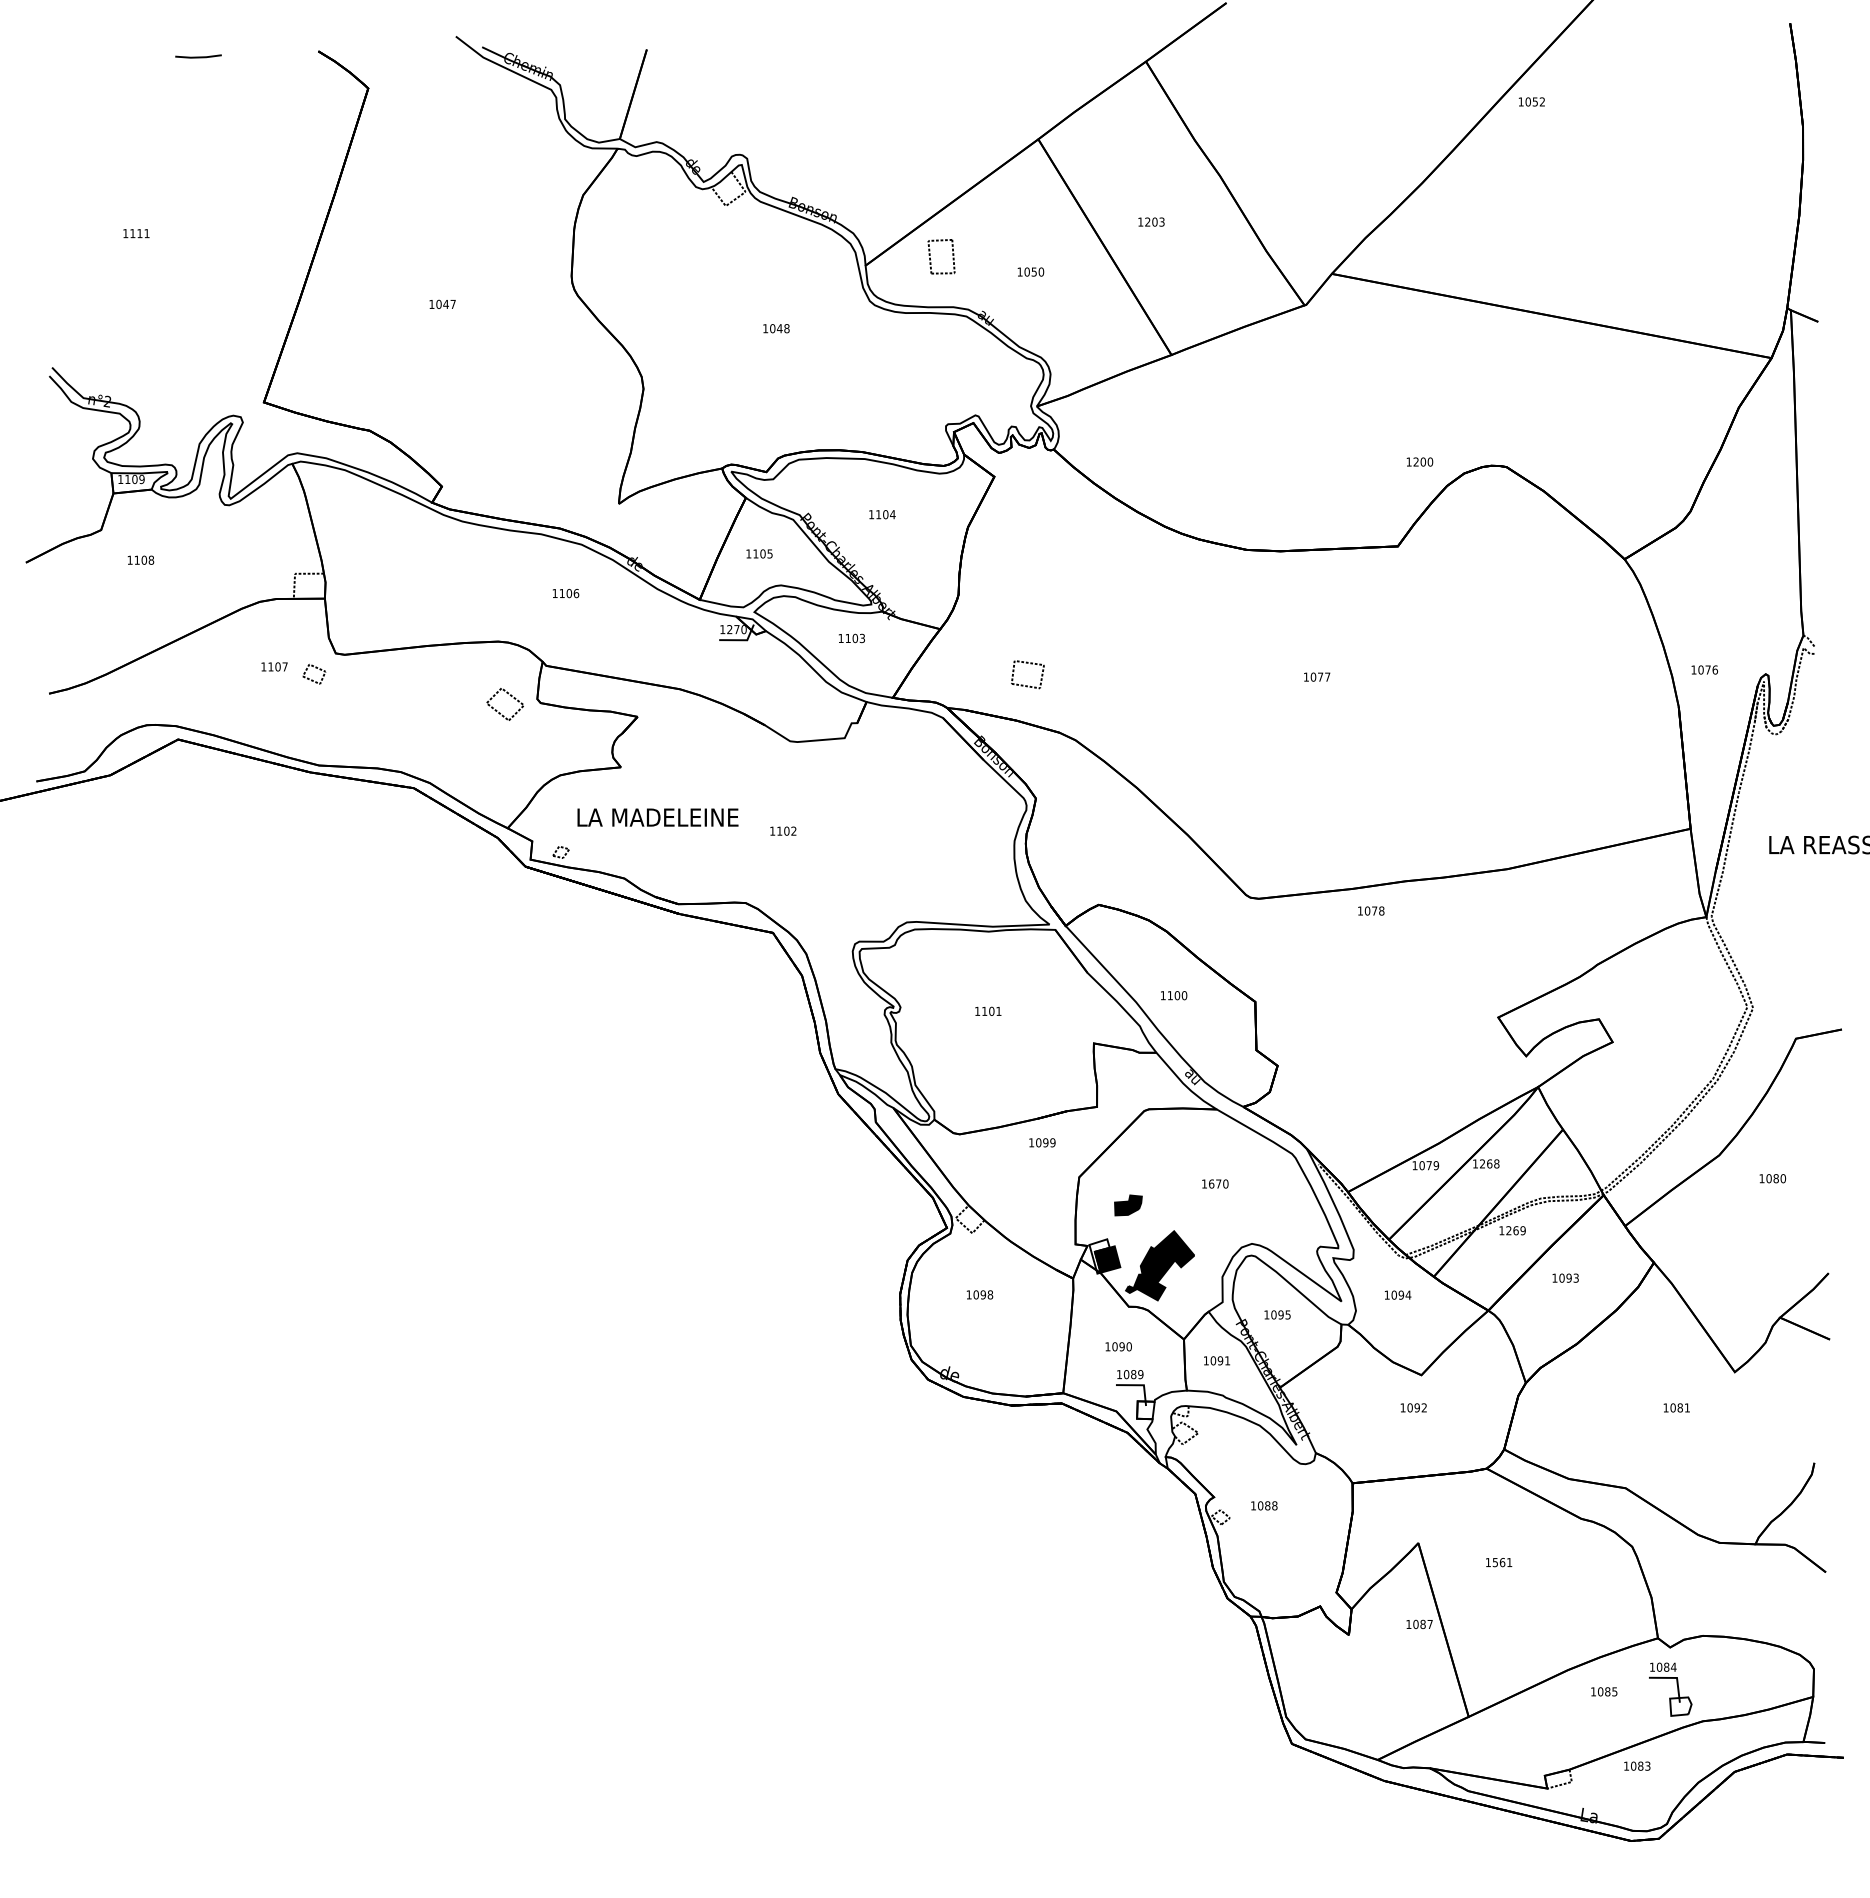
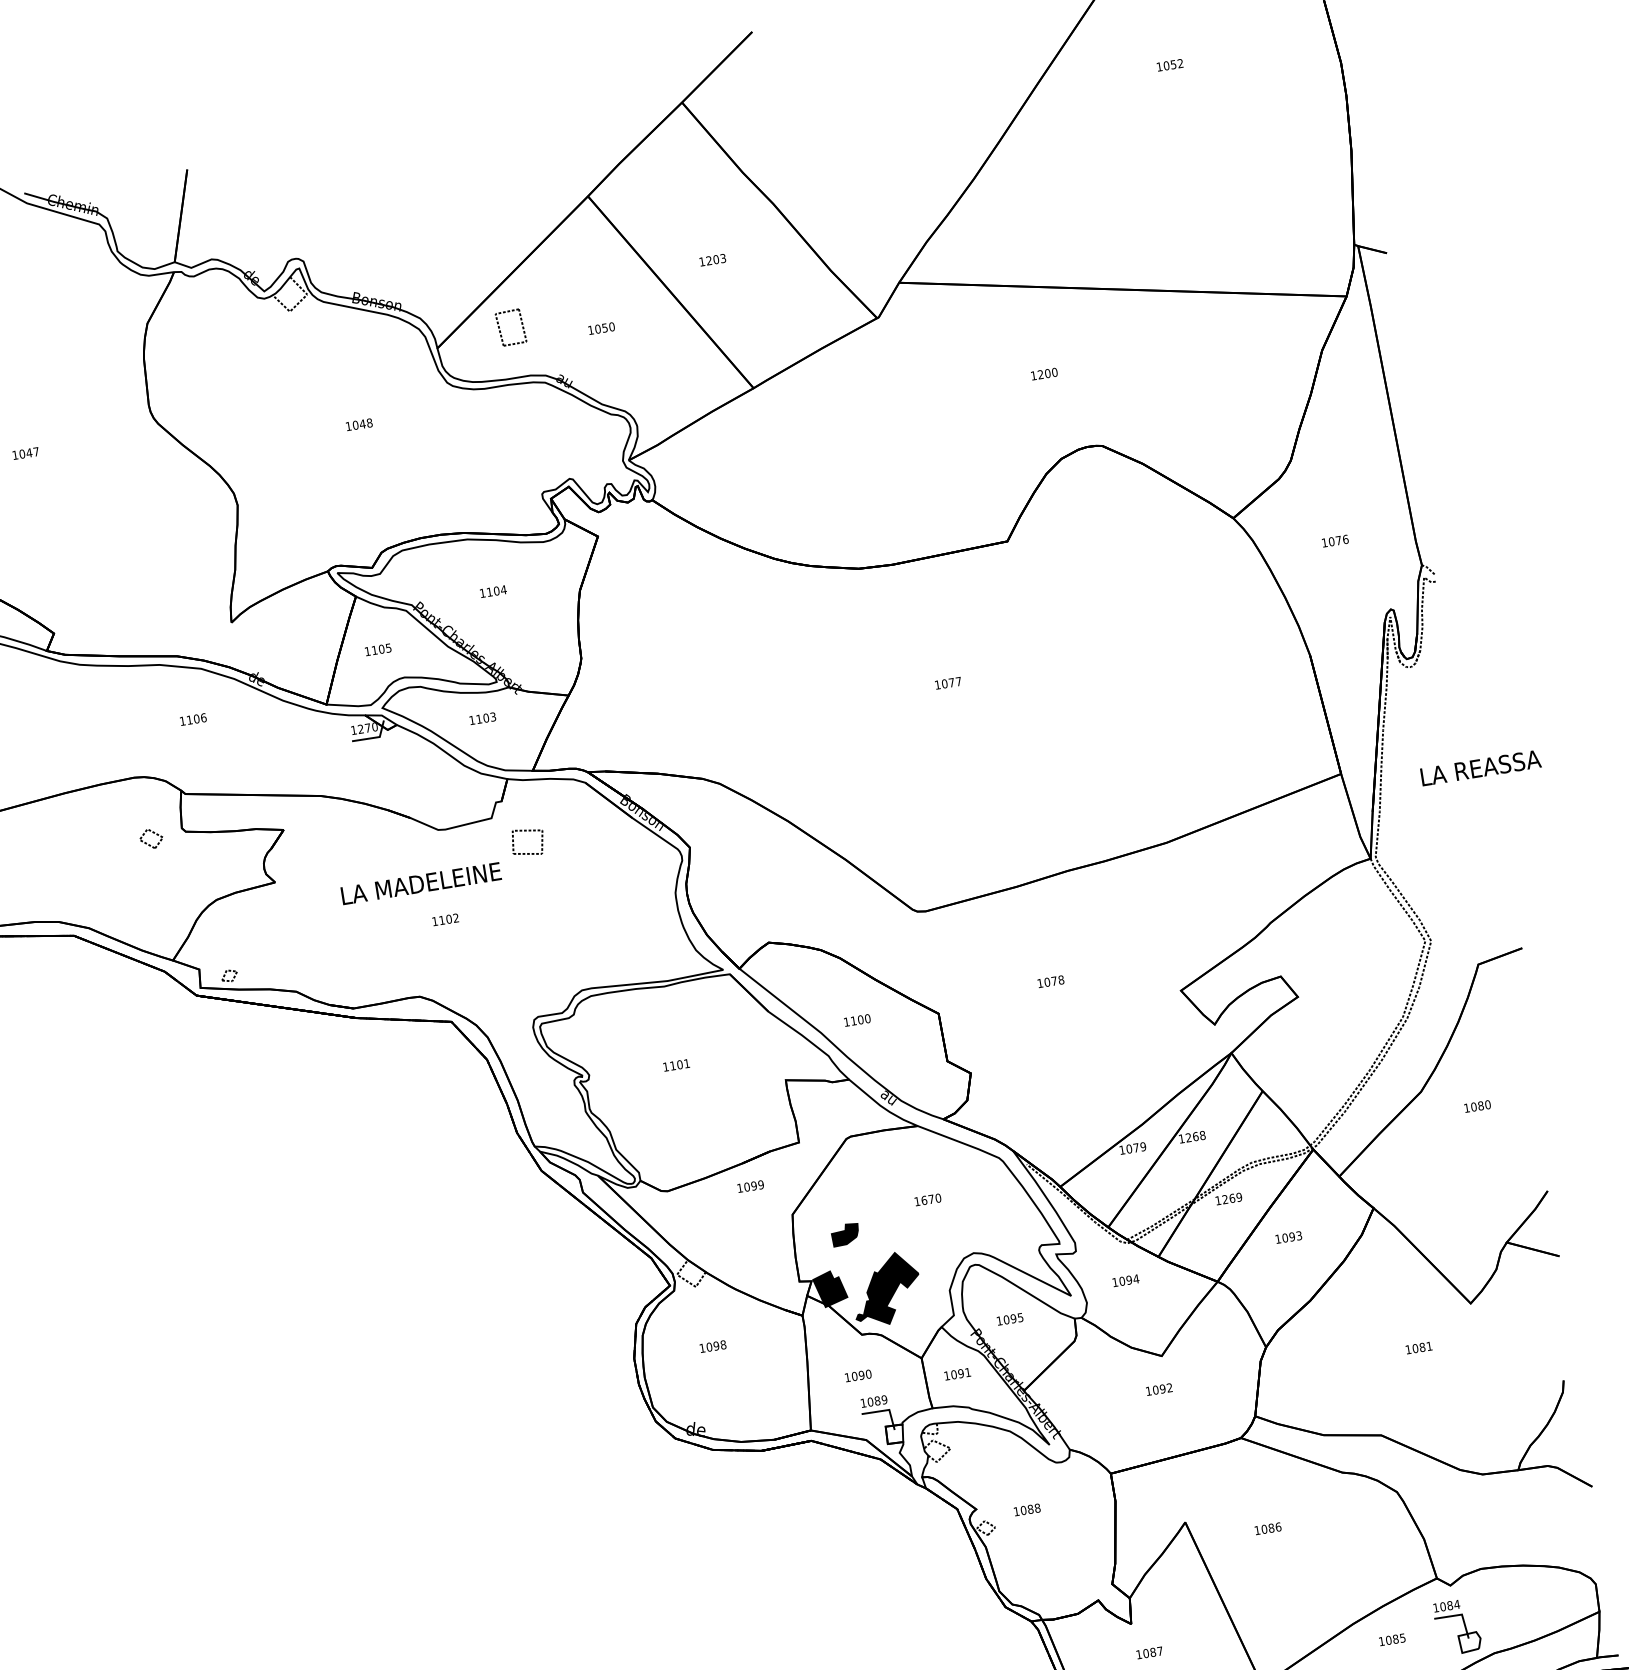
text: (1531, 101) -> (1169, 64), moved
text: (1419, 461) -> (1043, 373), moved
part: (1030, 664) -> (528, 831), moved
text: (1704, 669) -> (1335, 540), moved
part: (505, 704) -> (151, 838), size x0.62
text: (657, 817) -> (420, 883), moved
text: (1371, 910) -> (1051, 981), moved
fill: (1099, 1256) -> (825, 1289), added
text: (1502, 1562) -> (1271, 1528), 1561 -> 1086
text: (1419, 1623) -> (1149, 1652), moved

